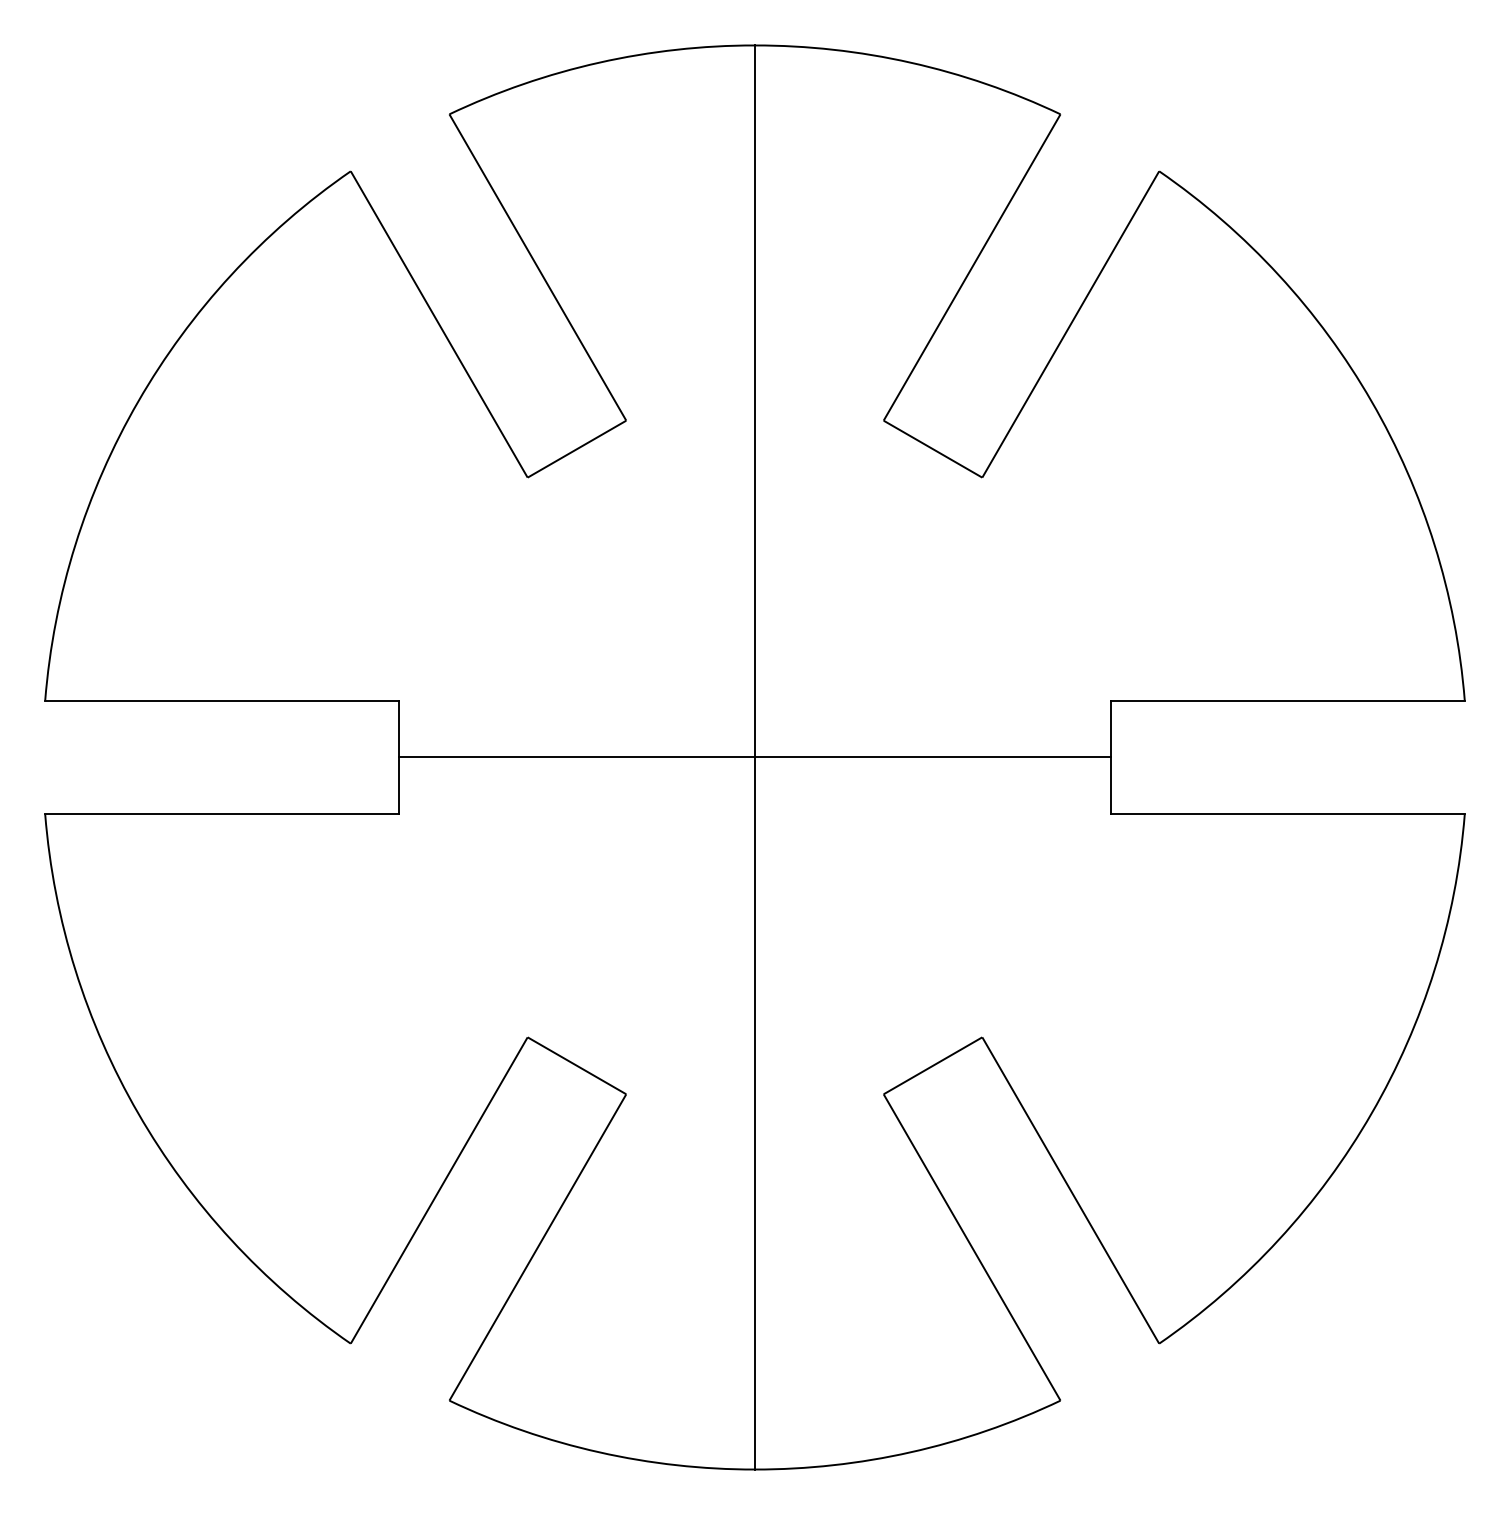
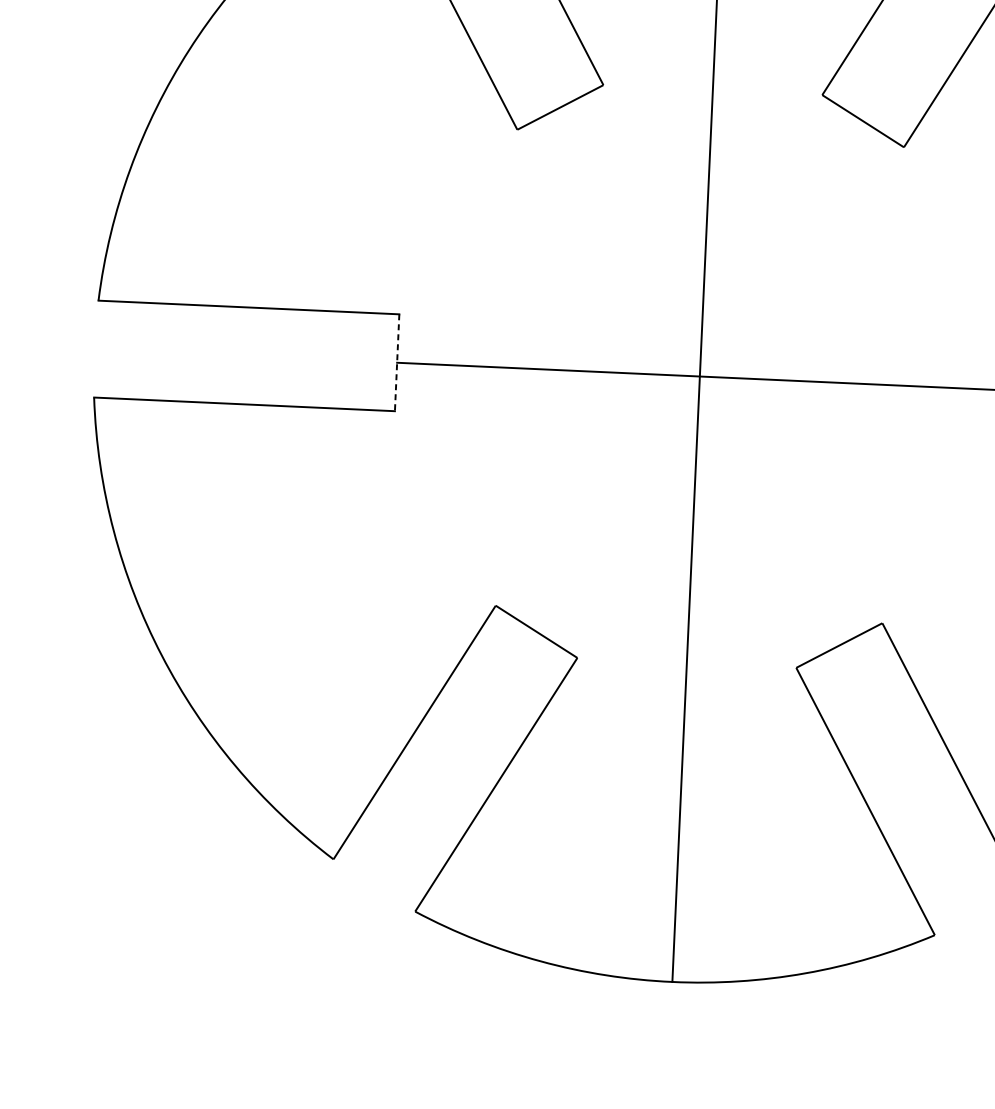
line: (398, 757) -> (396, 362), solid -> dashed

